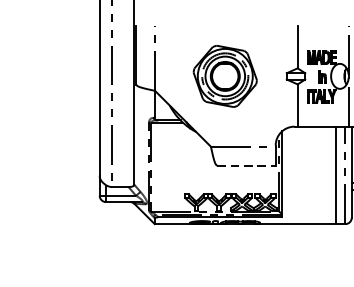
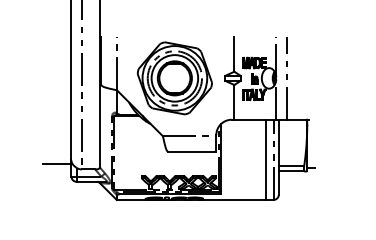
part: (224, 76) -> (174, 78), size x1.43
line: (246, 165) -> (192, 151), dashed -> solid
line: (82, 179) -> (57, 163), added

